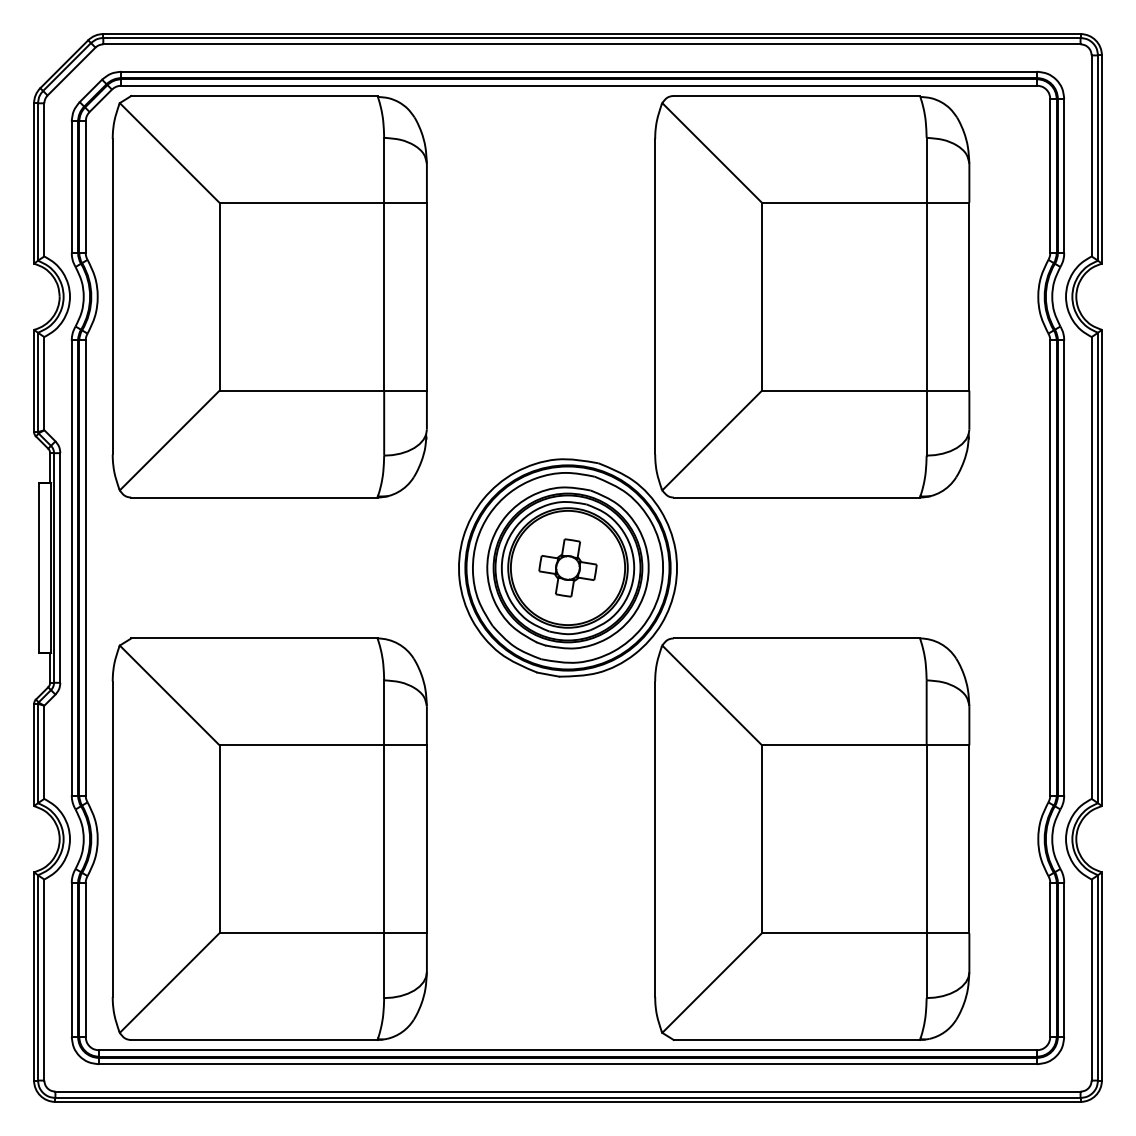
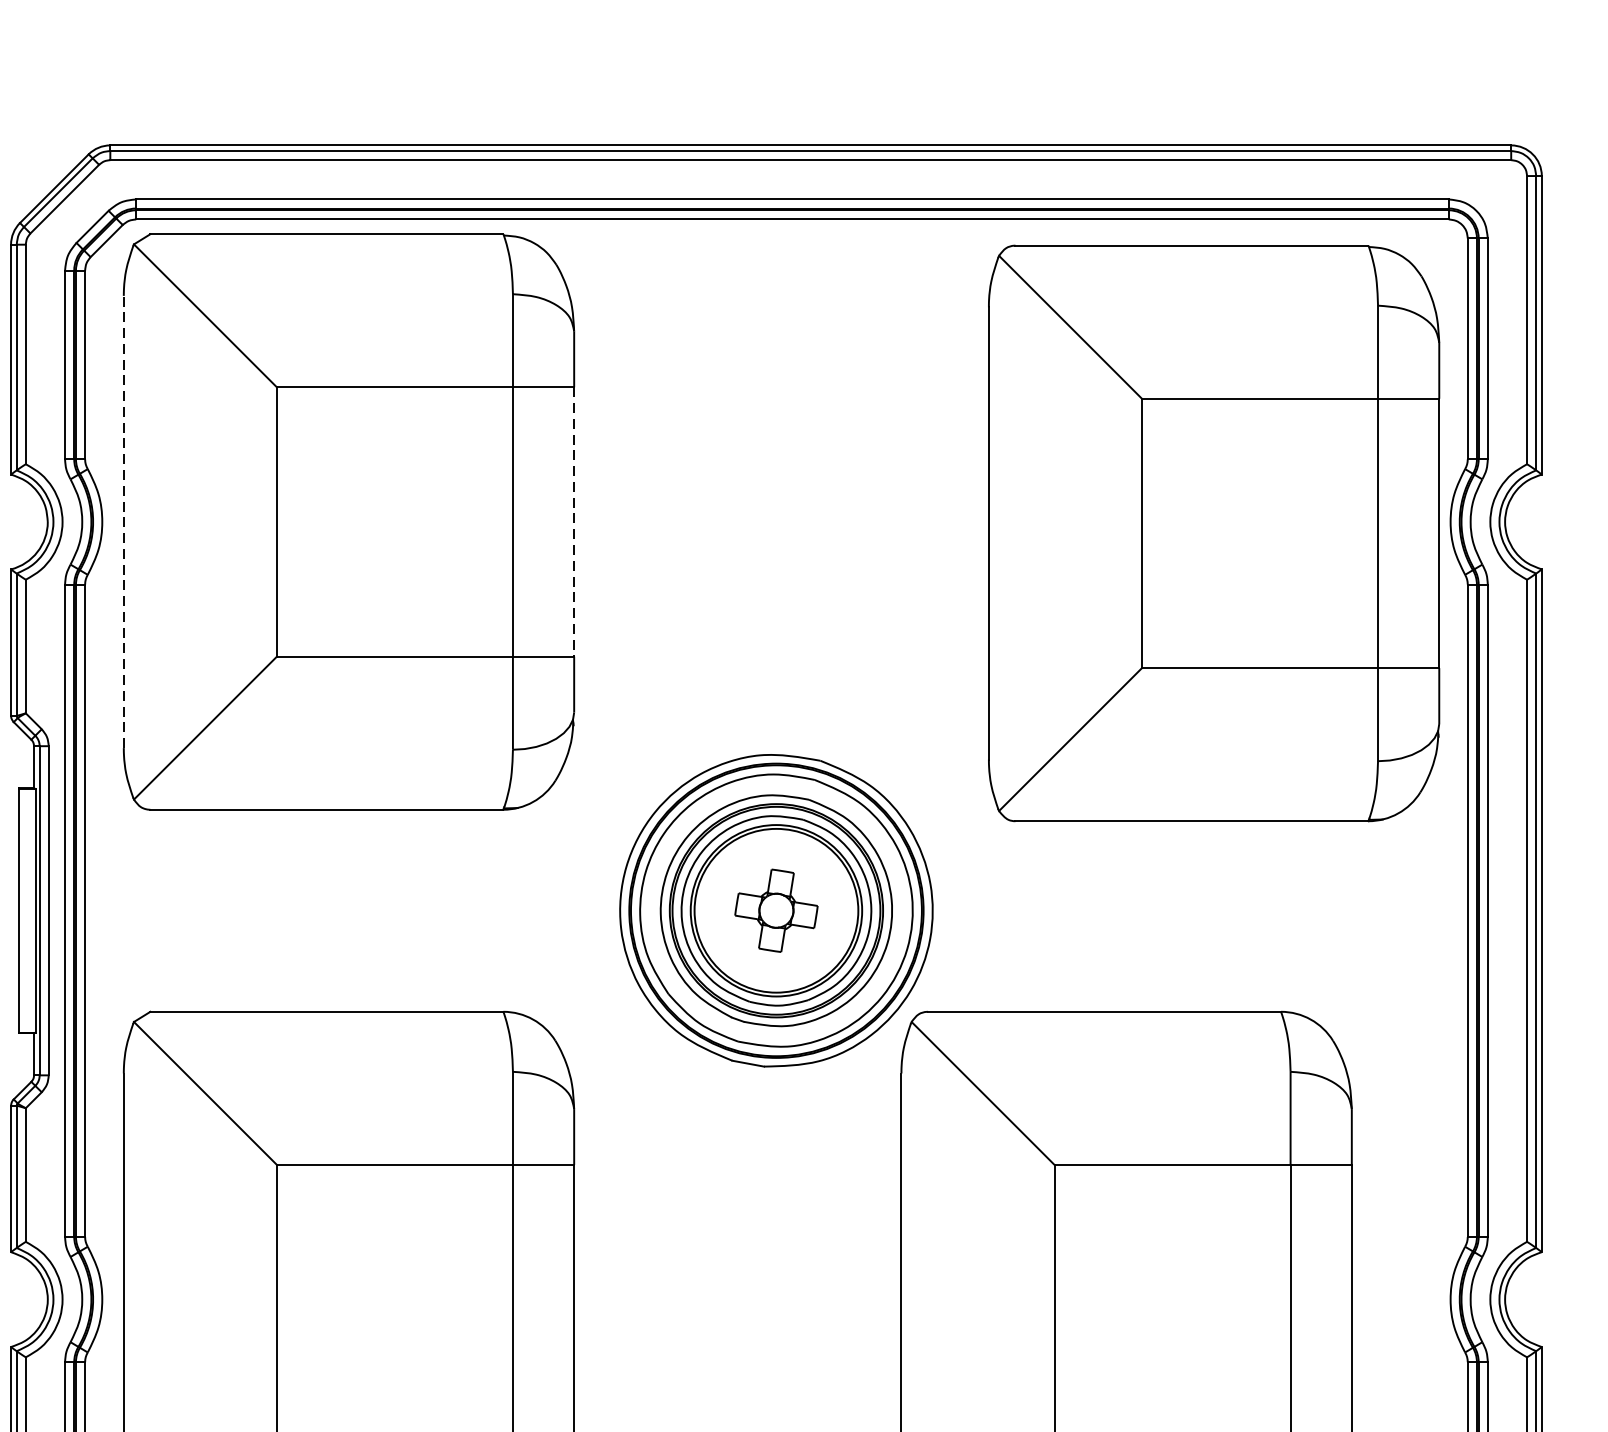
line: (112, 296) -> (123, 521), solid -> dashed
line: (426, 296) -> (573, 521), solid -> dashed
part: (812, 296) -> (1214, 533), moved

